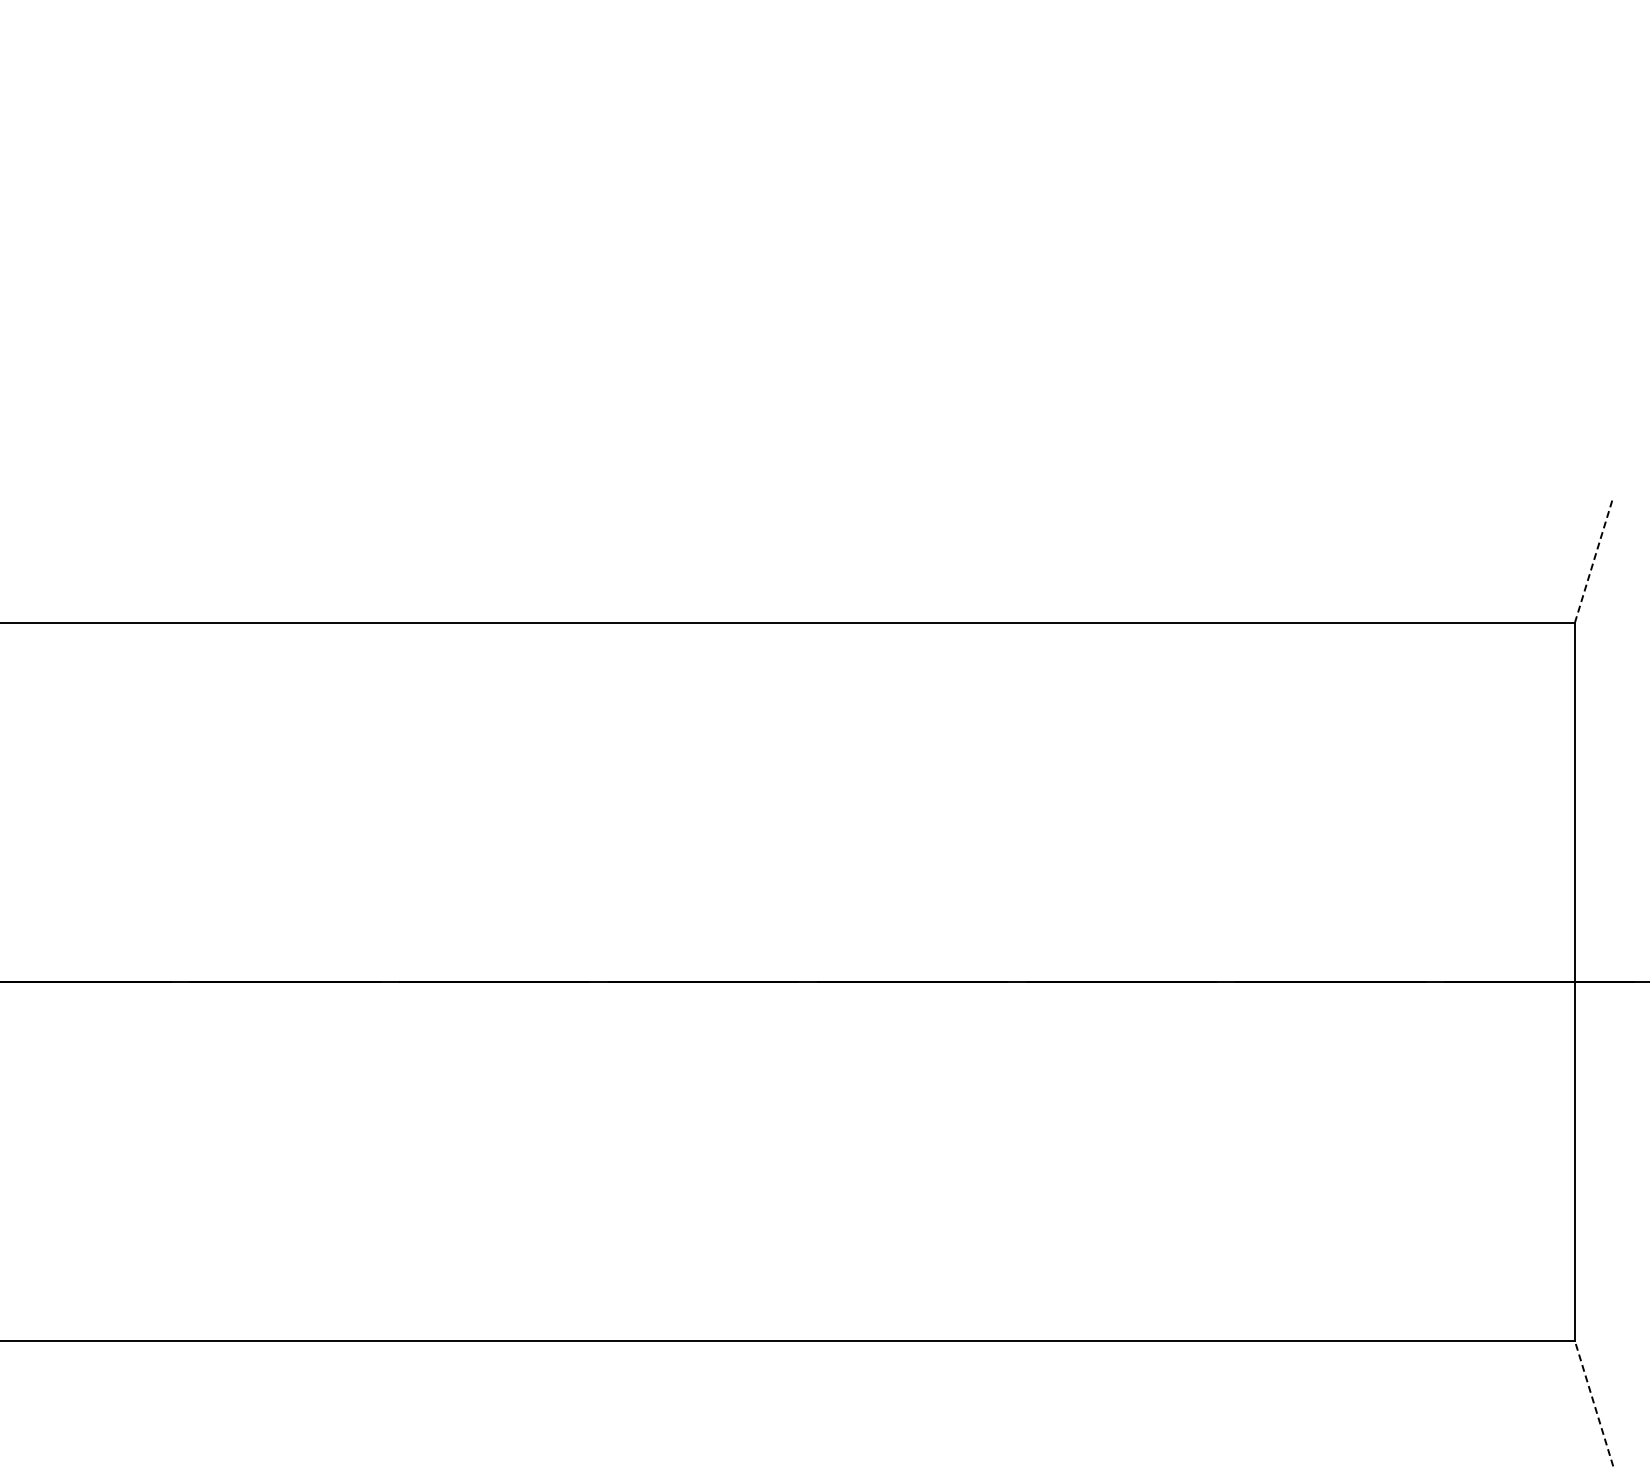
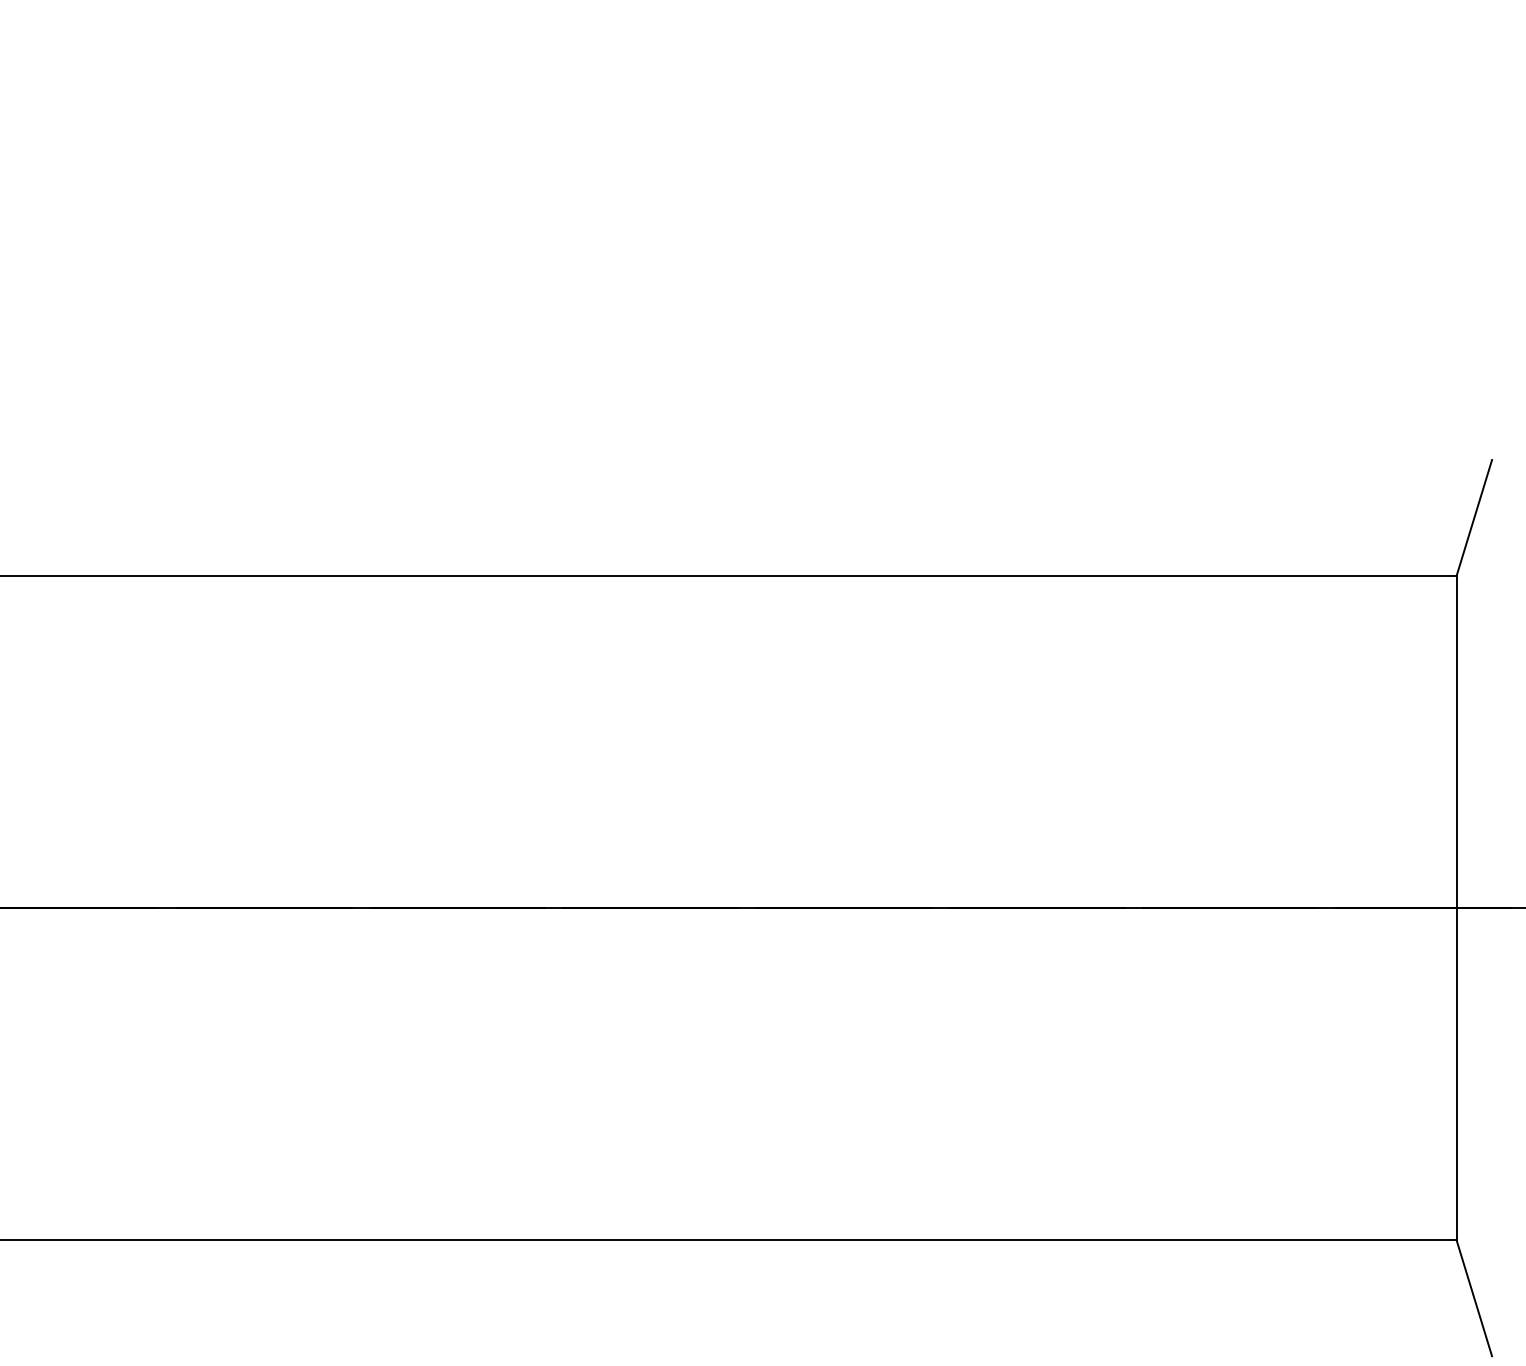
line: (1594, 560) -> (1474, 518), dashed -> solid
line: (1594, 1403) -> (1474, 1298), dashed -> solid

